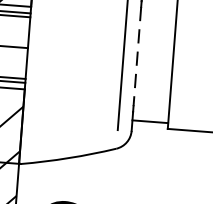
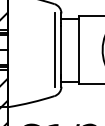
line: (137, 57) -> (61, 50), dashed -> solid

